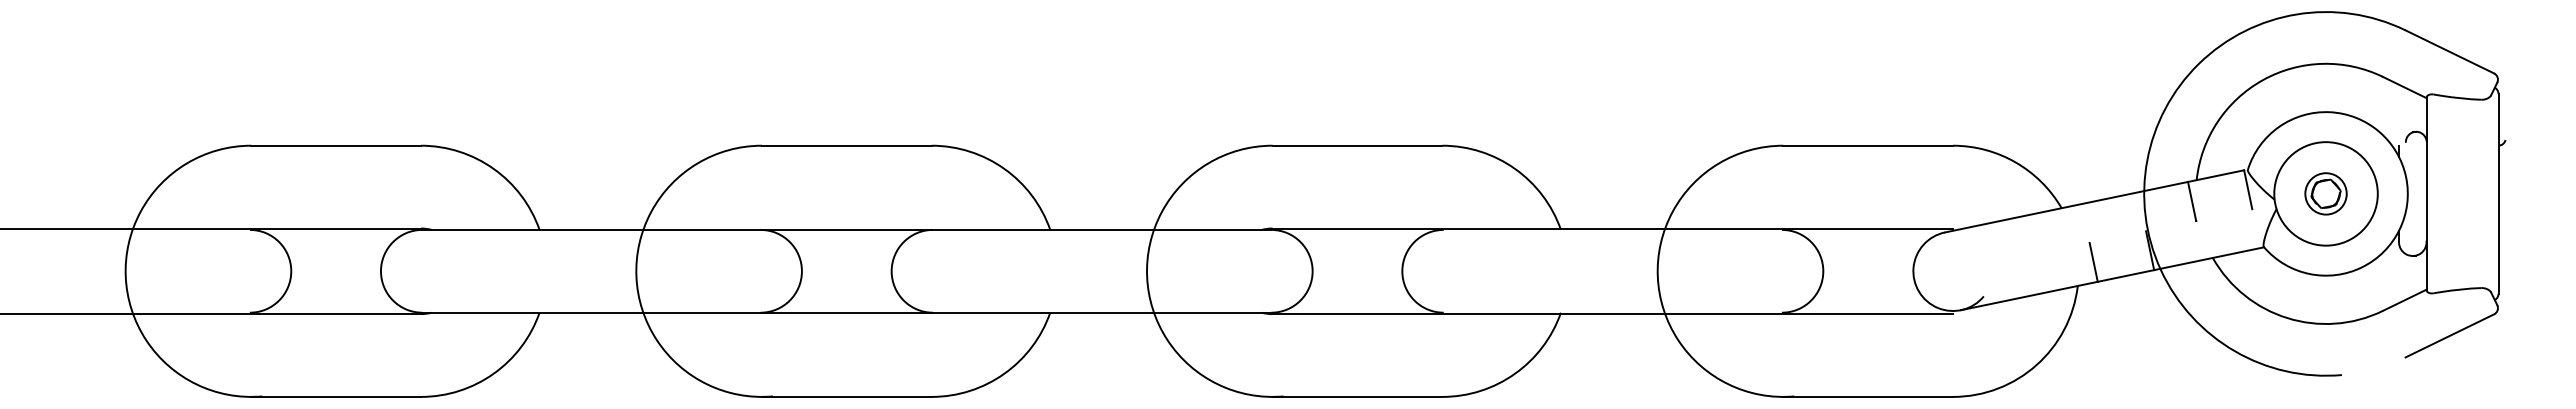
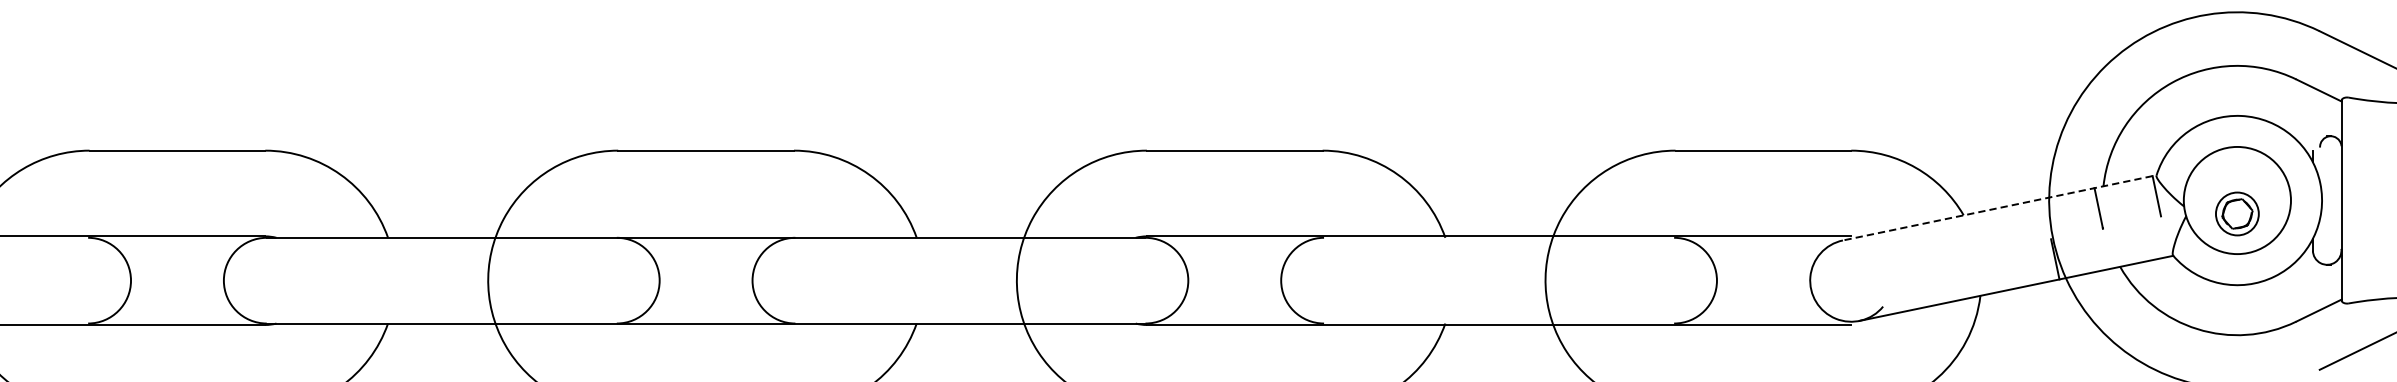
part: (2325, 193) -> (2236, 213), moved
line: (2094, 201) -> (1997, 208), solid -> dashed
line: (2093, 261) -> (1996, 270), removed

